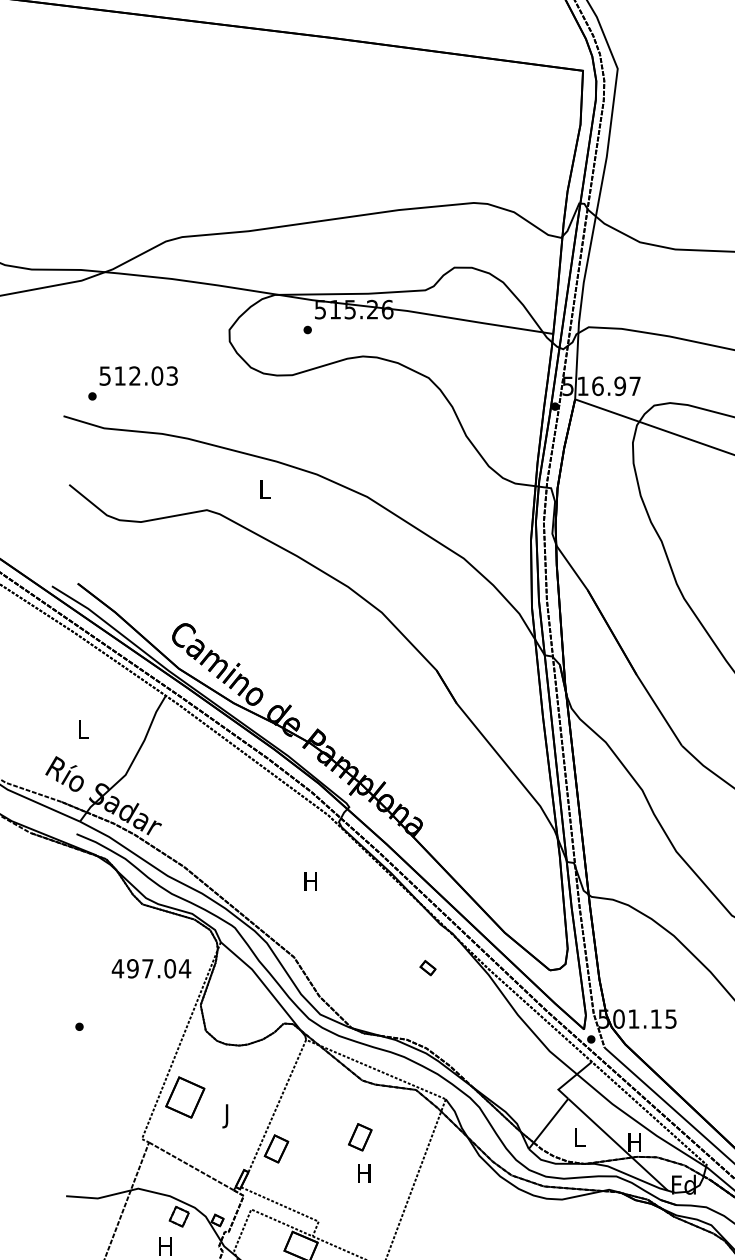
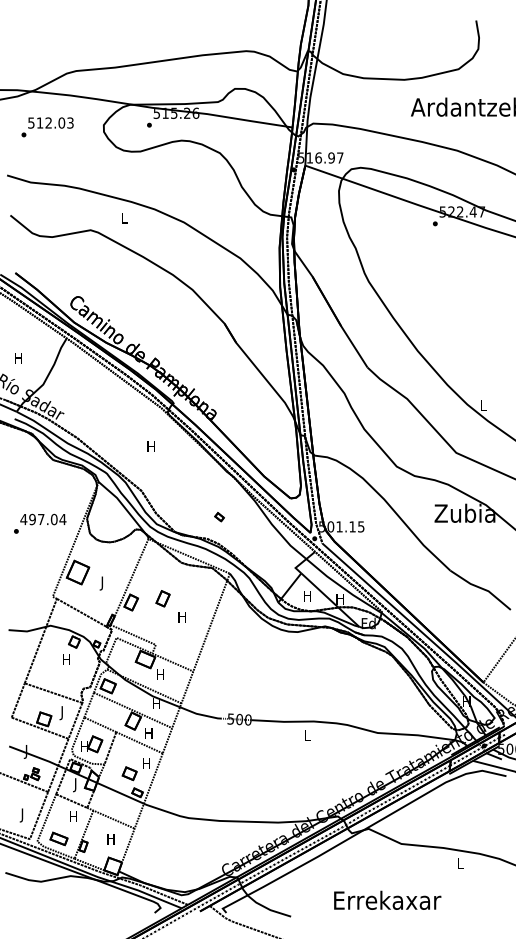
text: (132, 383) -> (47, 127), moved
text: (83, 730) -> (18, 358), L -> H
text: (151, 968) -> (43, 519), moved
part: (427, 968) -> (219, 517), moved
part: (359, 1136) -> (162, 598), moved
text: (578, 1138) -> (307, 596), L -> H

